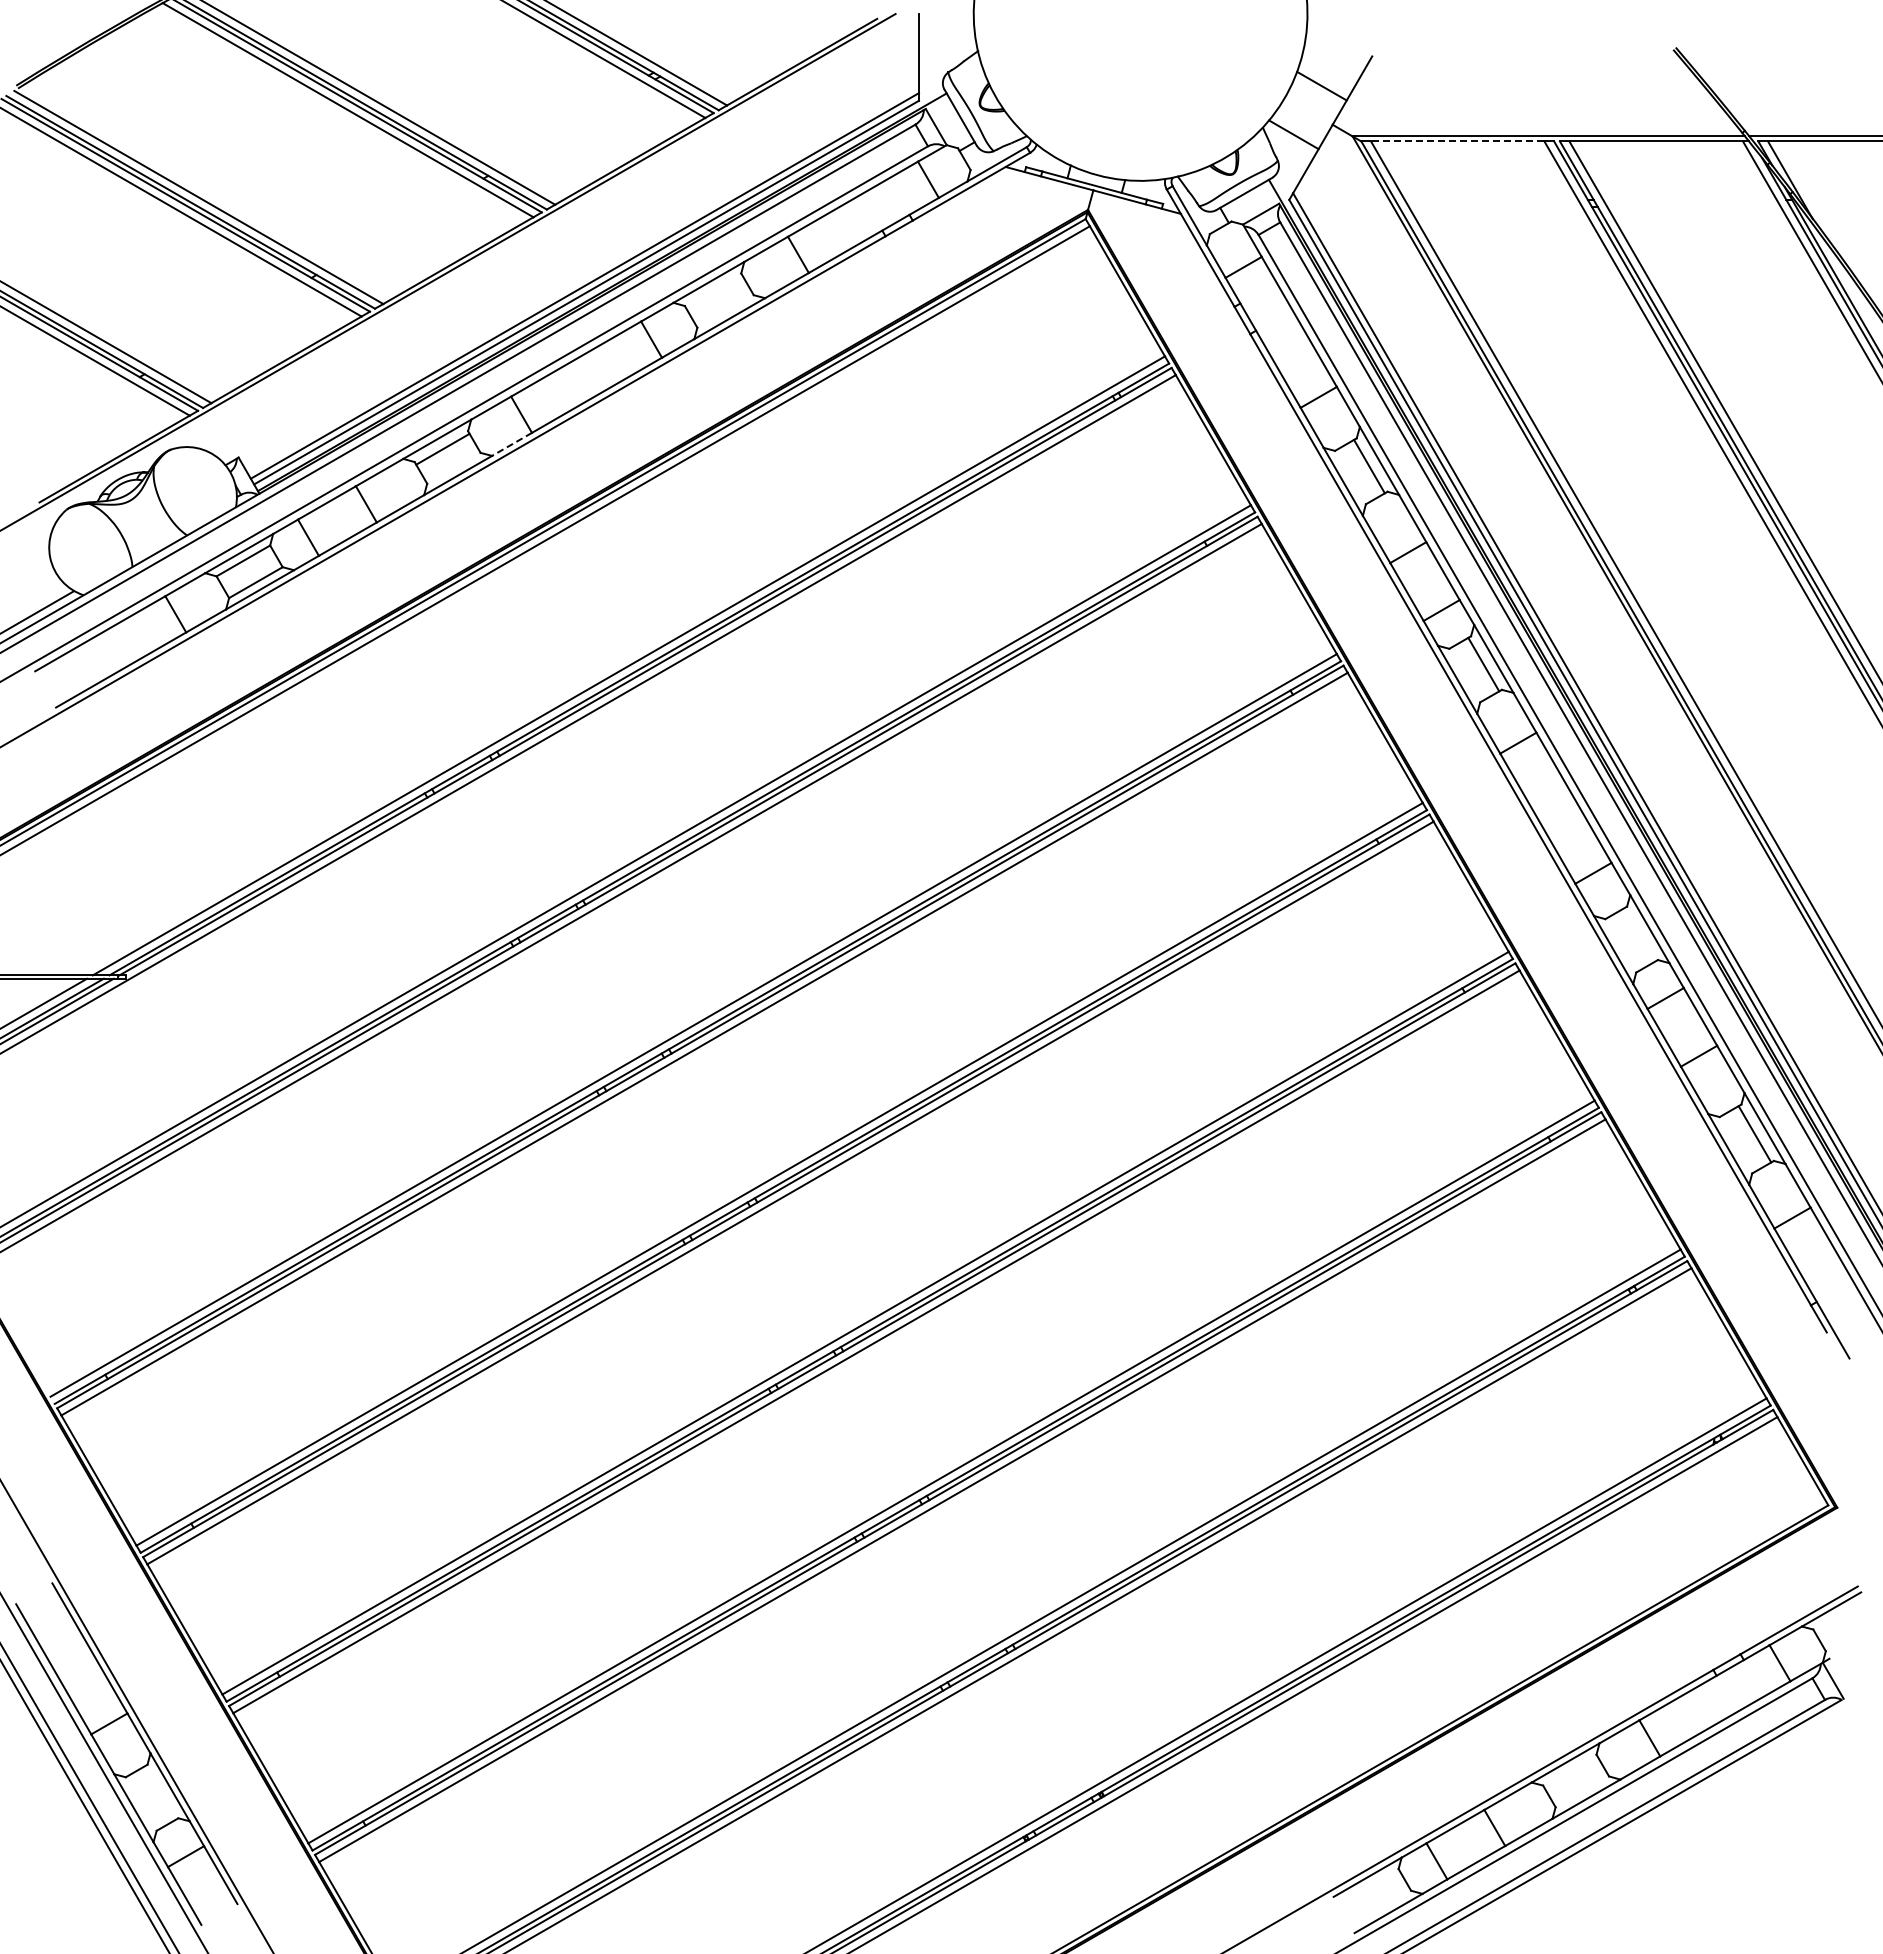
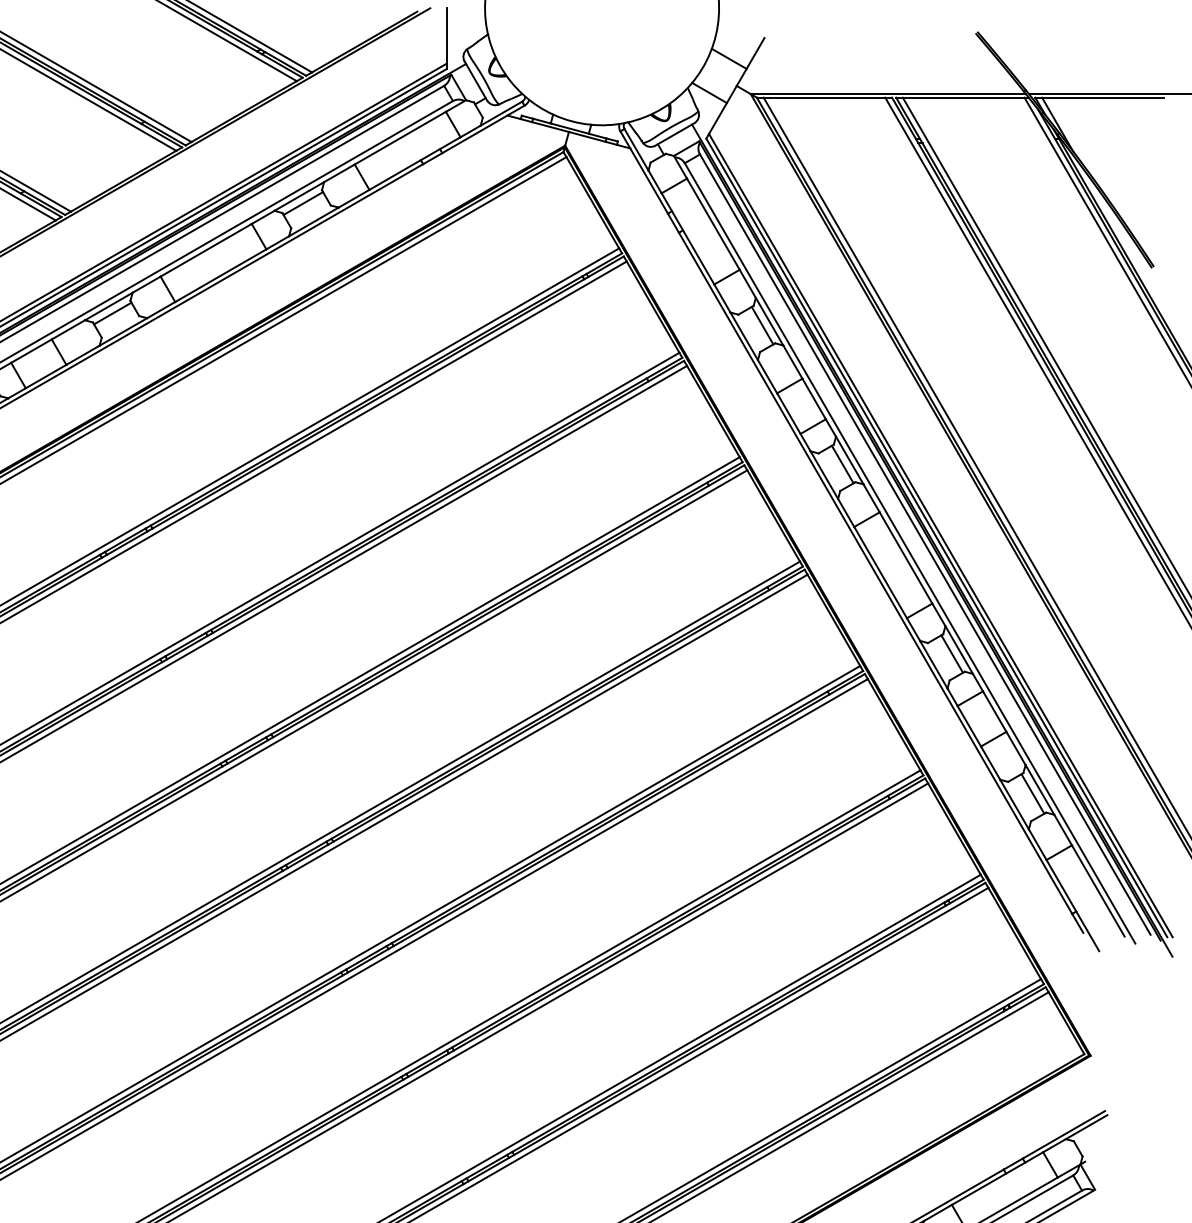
line: (1457, 141) -> (824, 97), dashed -> solid
line: (714, 292) -> (303, 203), added
line: (511, 444) -> (160, 310), dashed -> solid
line: (1639, 934) -> (951, 653), added

